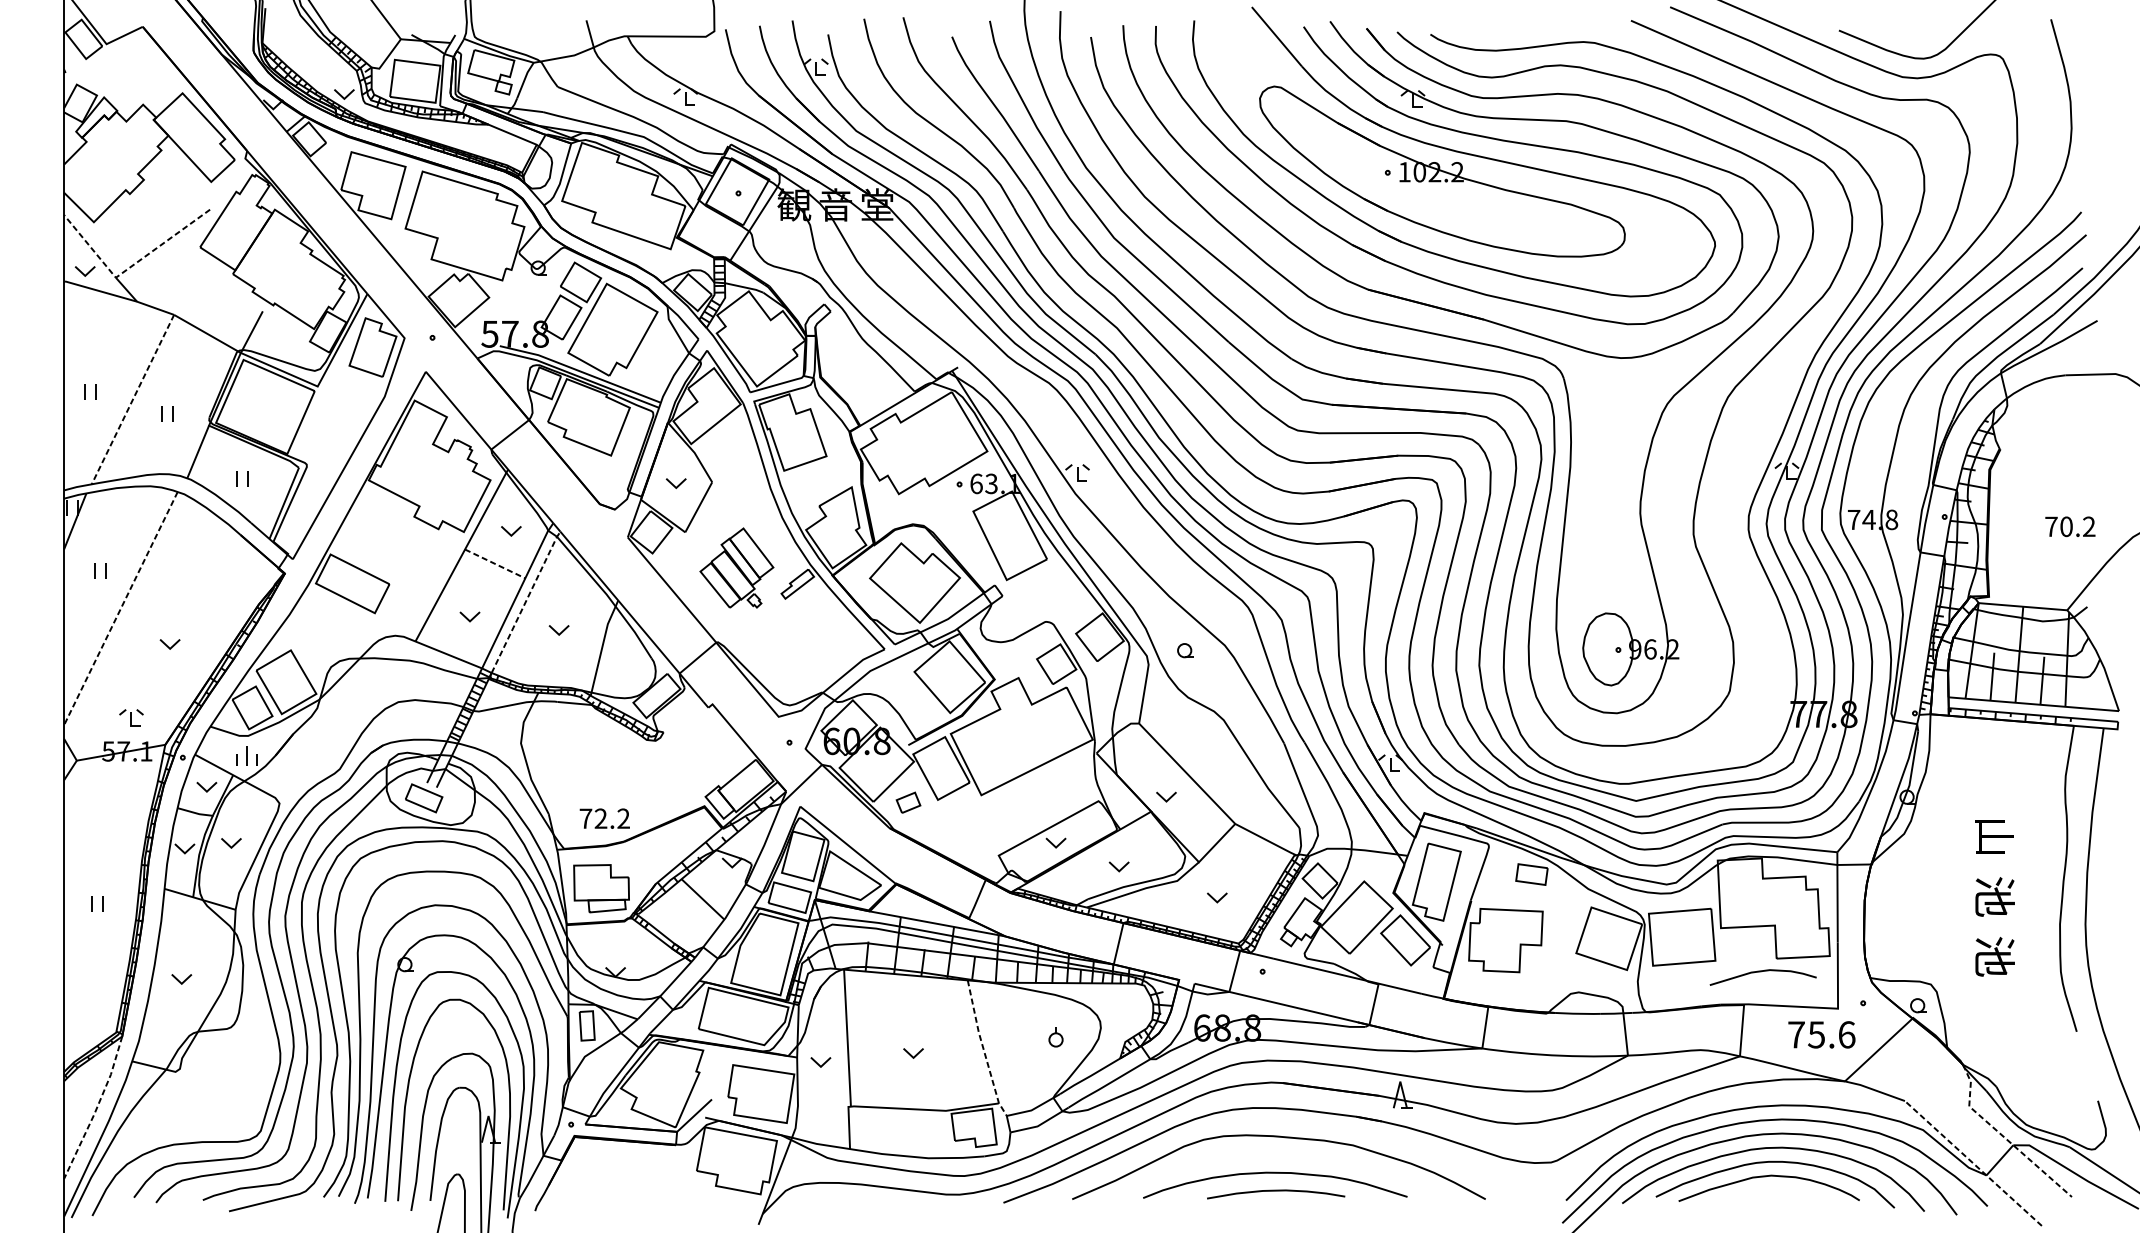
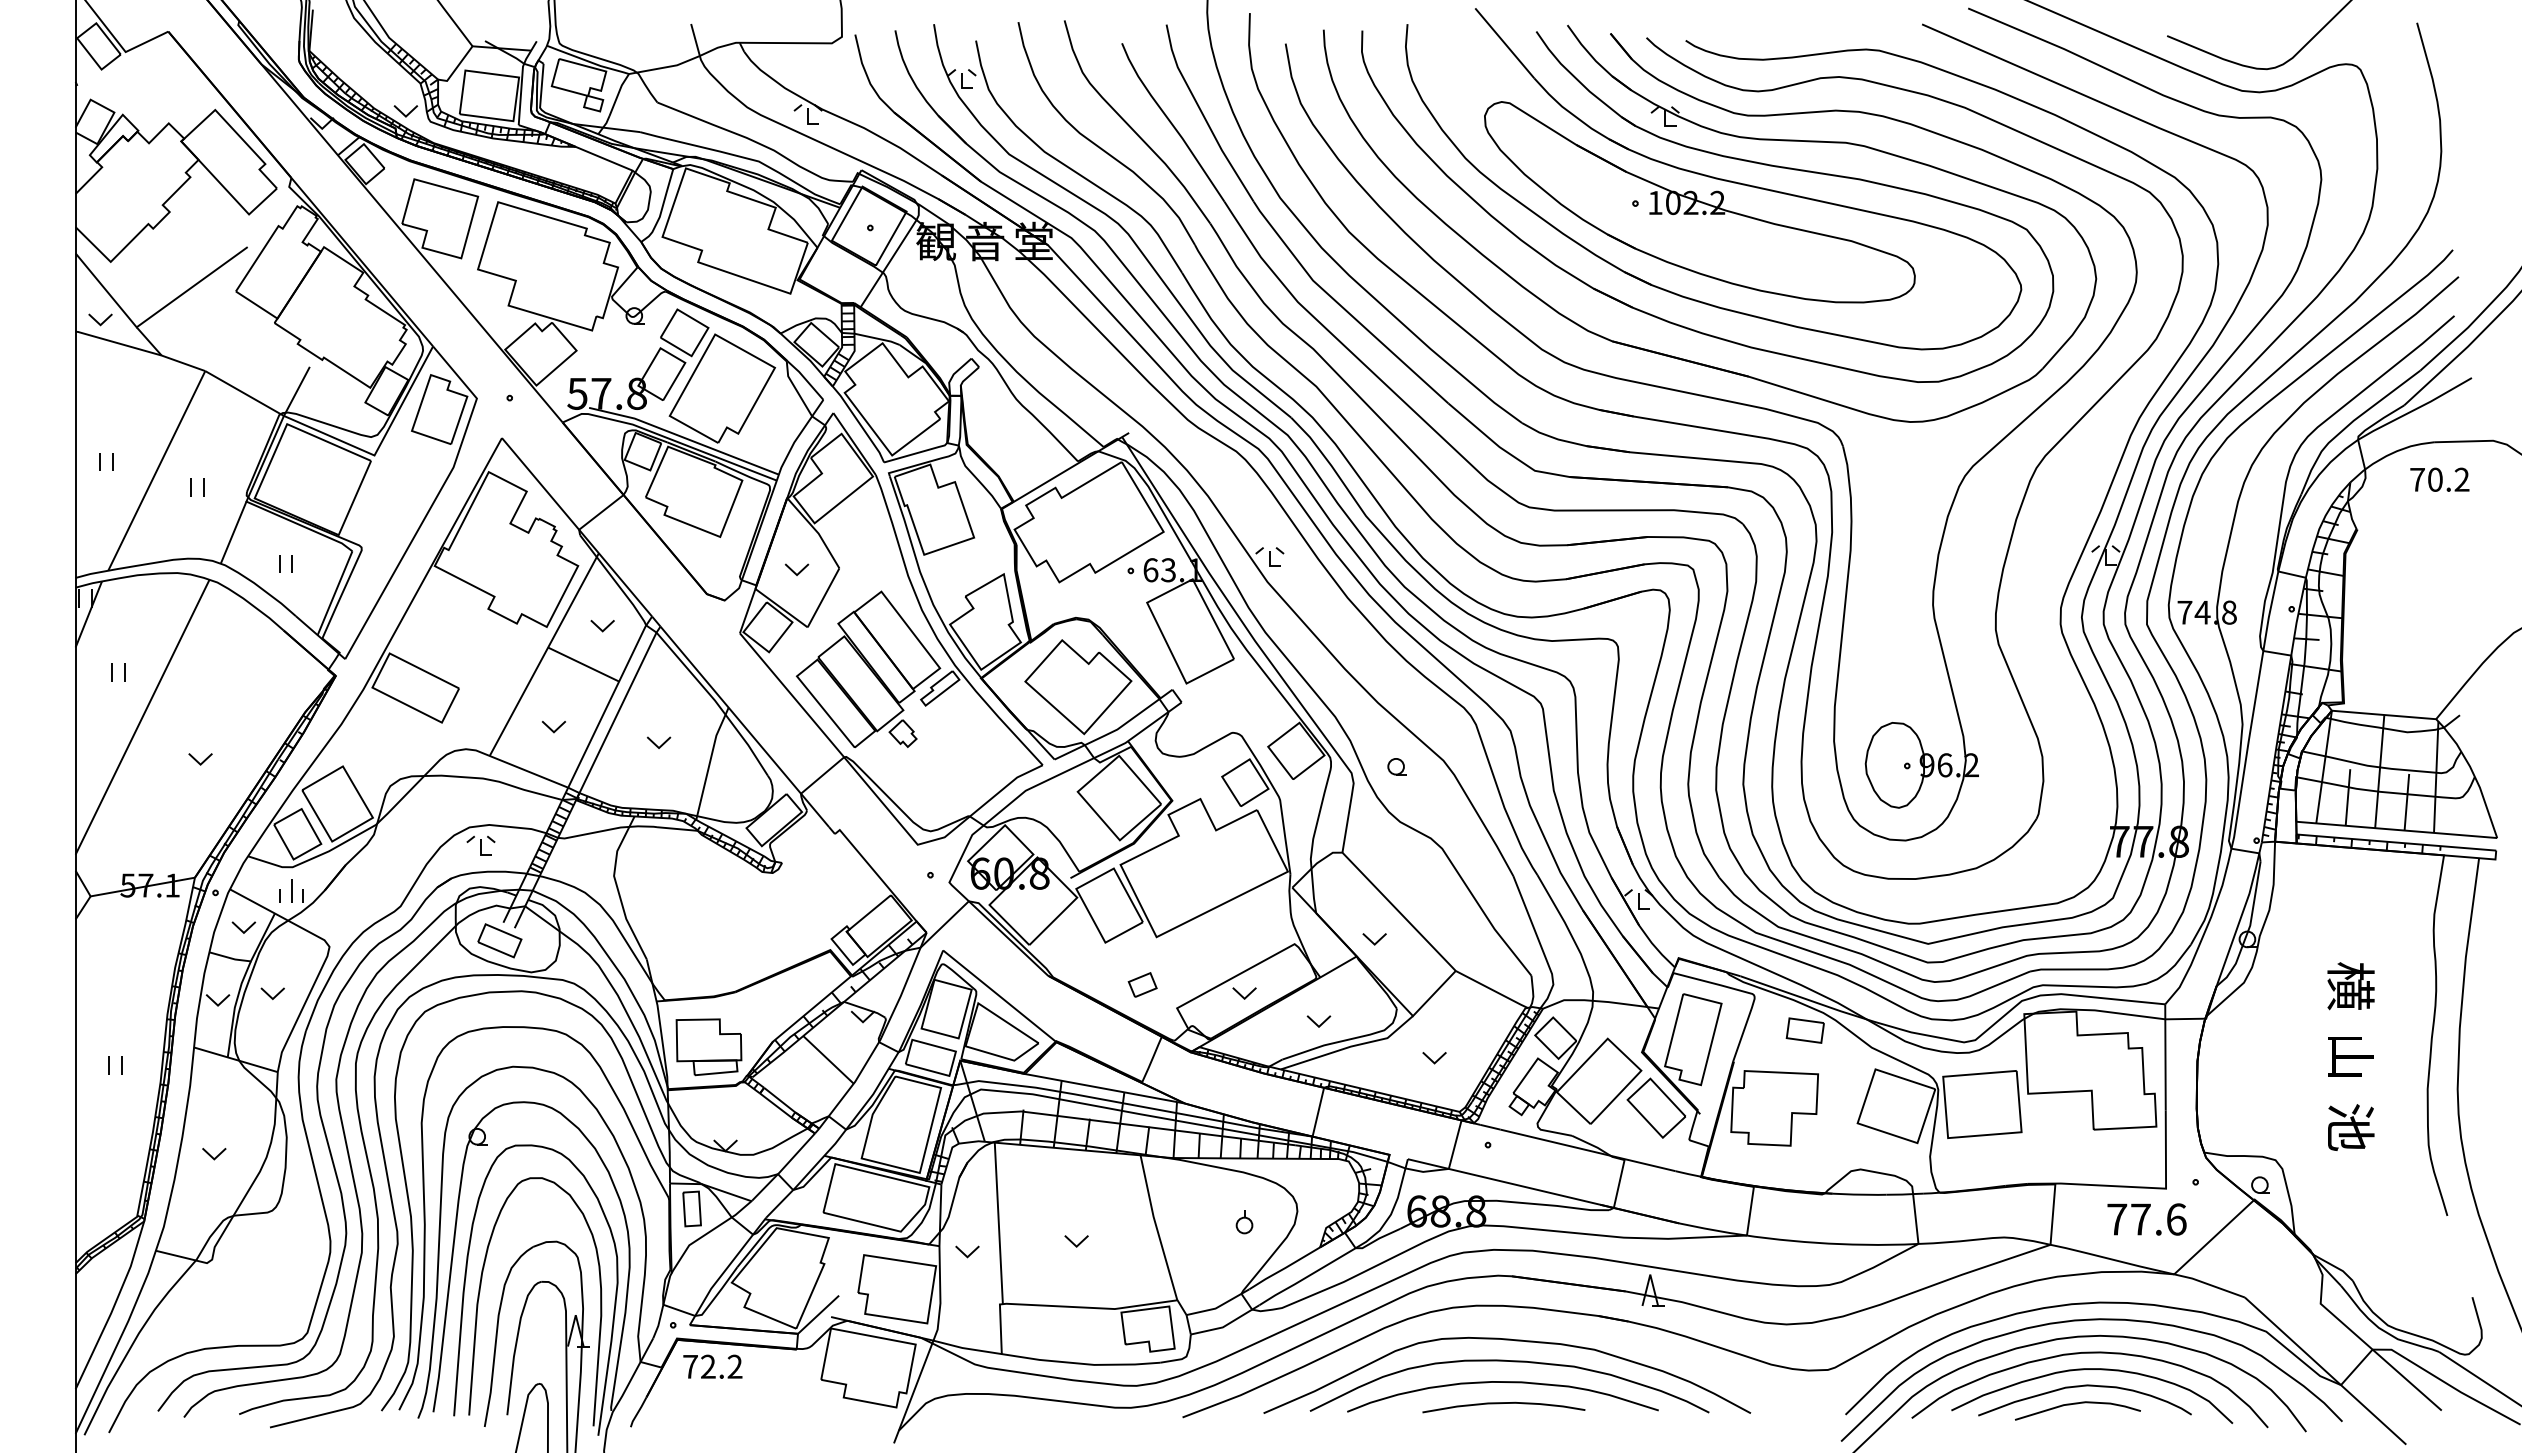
line: (129, 267) -> (152, 315), dashed -> solid
line: (132, 399) -> (156, 470), dashed -> solid
text: (2070, 526) -> (2439, 479), moved
line: (495, 563) -> (584, 664), dashed -> solid
part: (736, 568) -> (868, 669), size x1.67
line: (525, 601) -> (619, 708), dashed -> solid
line: (120, 608) -> (142, 717), dashed -> solid
part: (131, 717) -> (480, 845), moved
part: (908, 802) -> (1142, 984), moved
text: (604, 818) -> (712, 1366), moved
text: (1994, 837) -> (2350, 986), 山 -> 横
text: (1995, 896) -> (2351, 1056), 池 -> 山
curve: (1762, 972) -> (2077, 1404), moved
text: (1816, 1034) -> (2140, 1219), 75.6 -> 77.6
line: (983, 1049) -> (1159, 1236), dashed -> solid
line: (96, 1108) -> (113, 1306), dashed -> solid
line: (2003, 1136) -> (2361, 1339), dashed -> solid
curve: (1283, 1156) -> (1512, 1362), added
line: (1973, 1162) -> (2325, 1370), dashed -> solid

